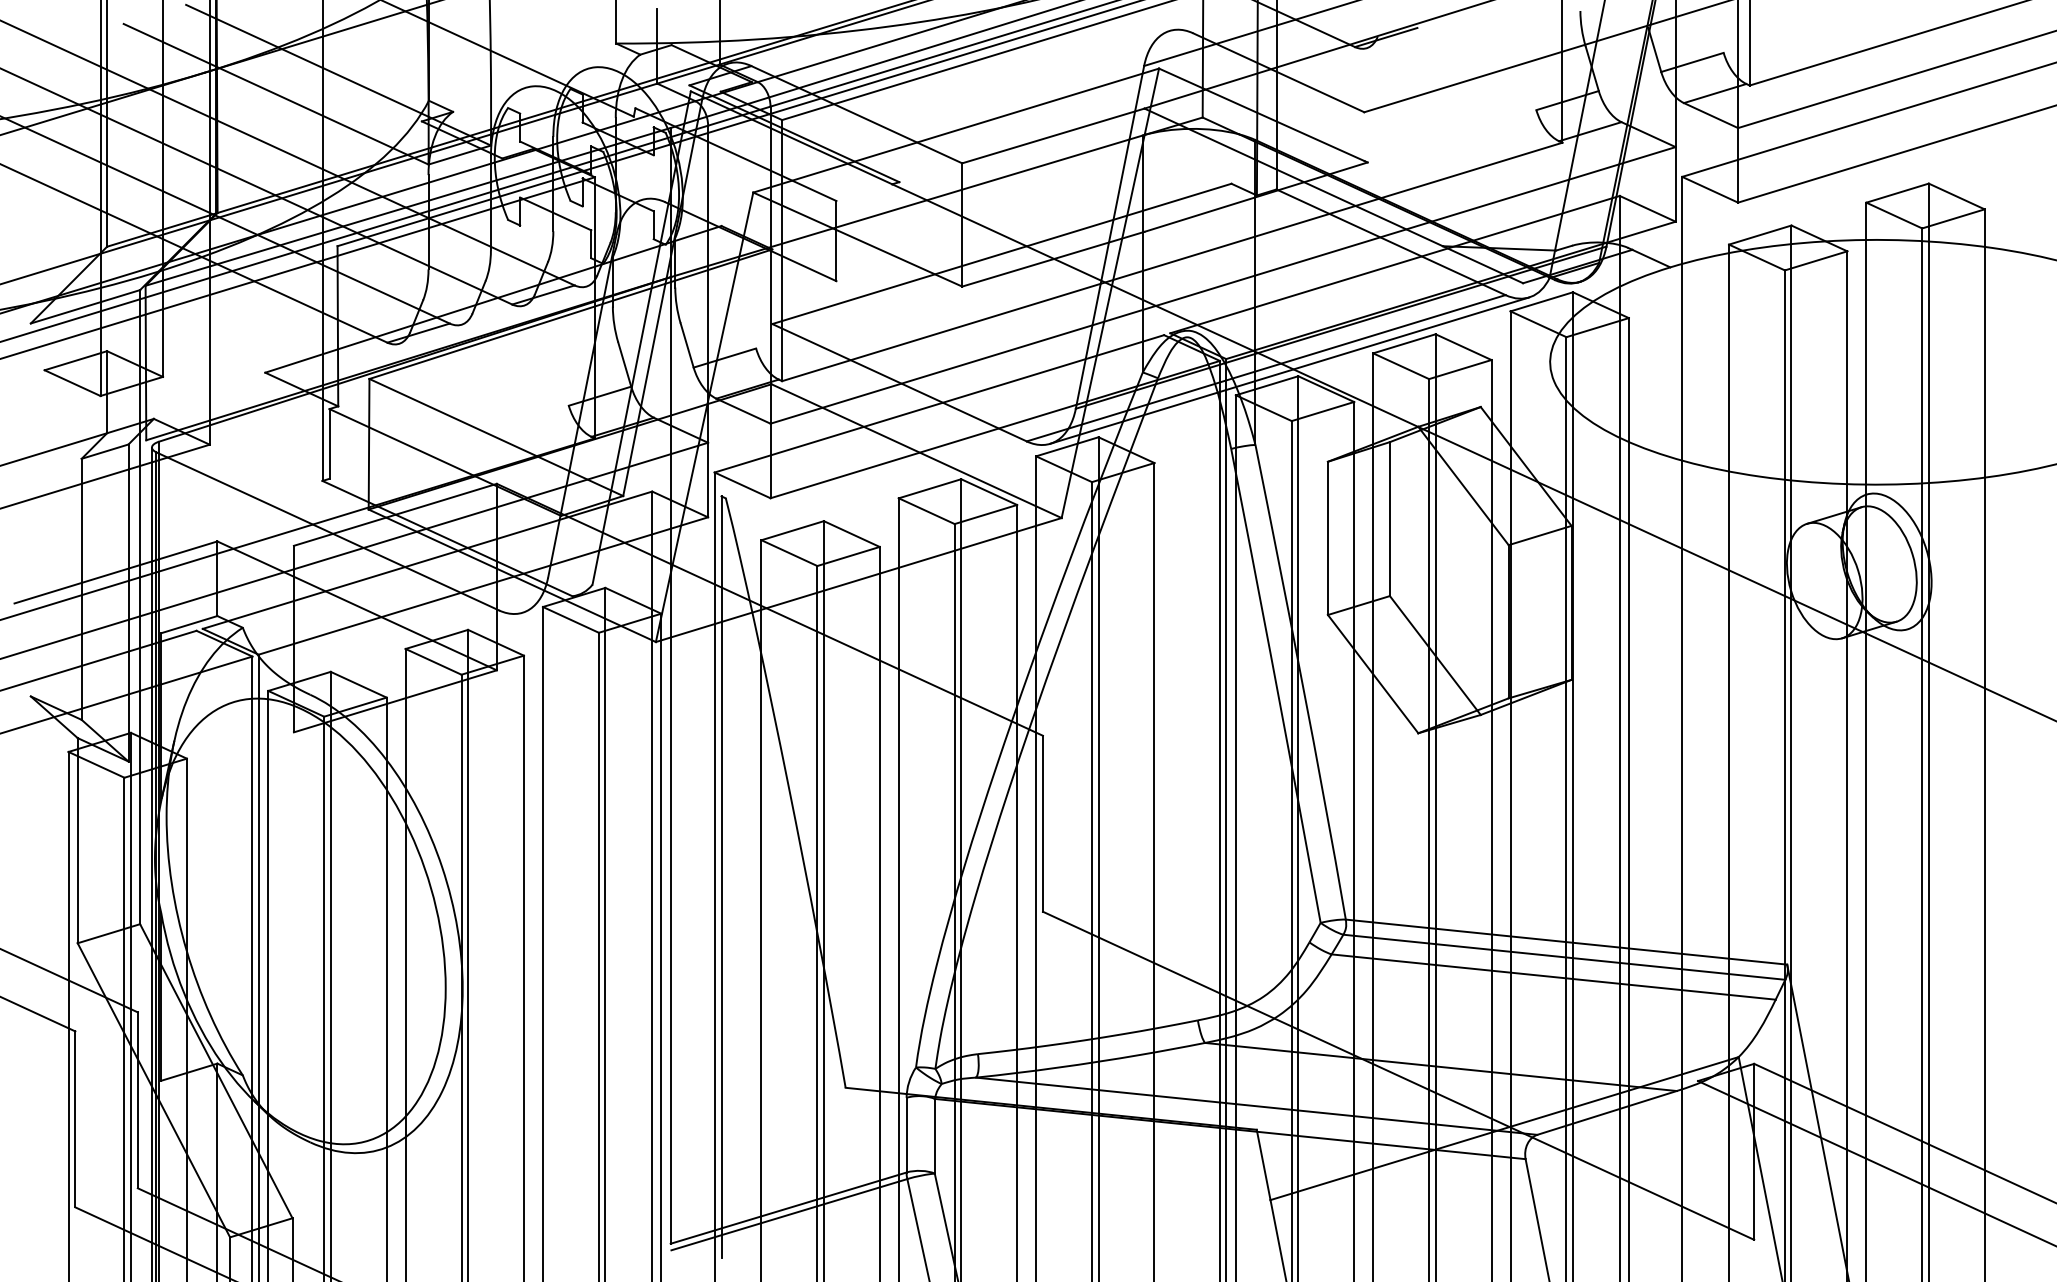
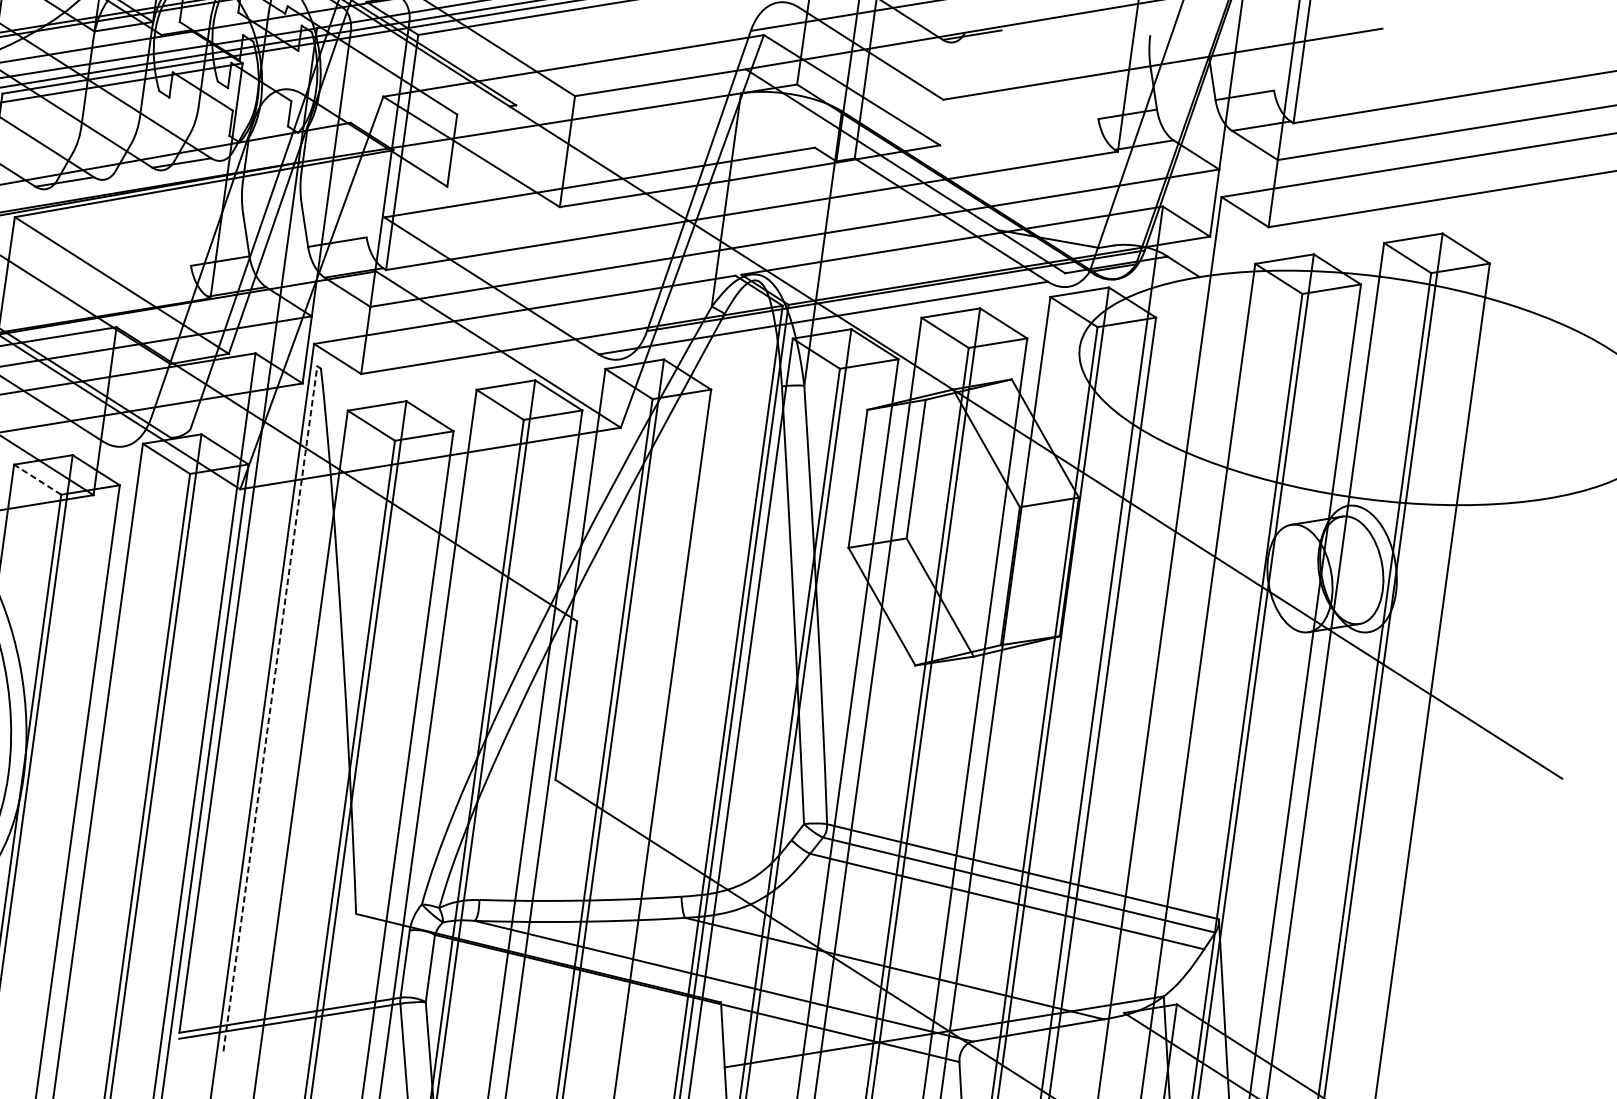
line: (1289, 370) -> (844, 322), removed
line: (433, 661) -> (37, 479), solid -> dashed
line: (721, 876) -> (270, 708), solid -> dashed

